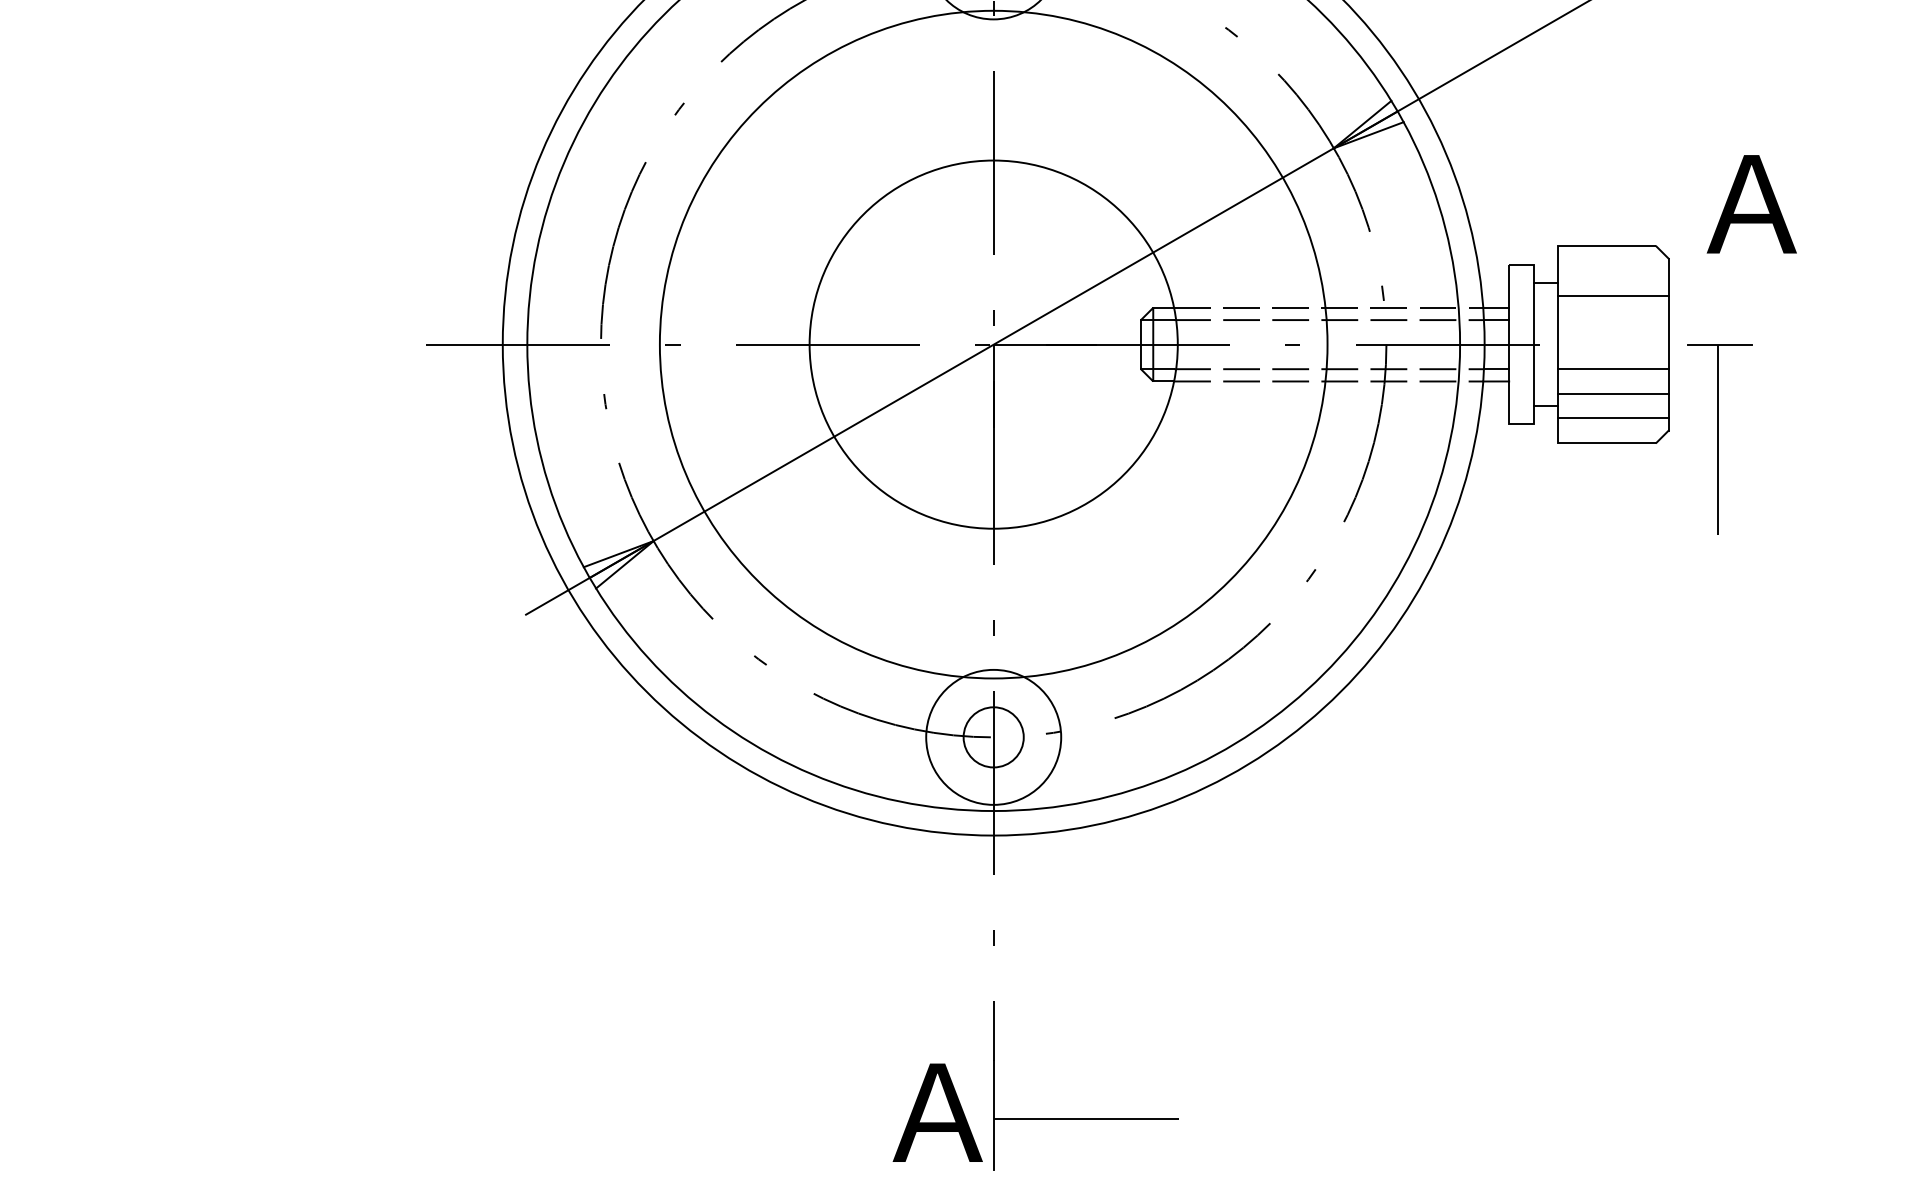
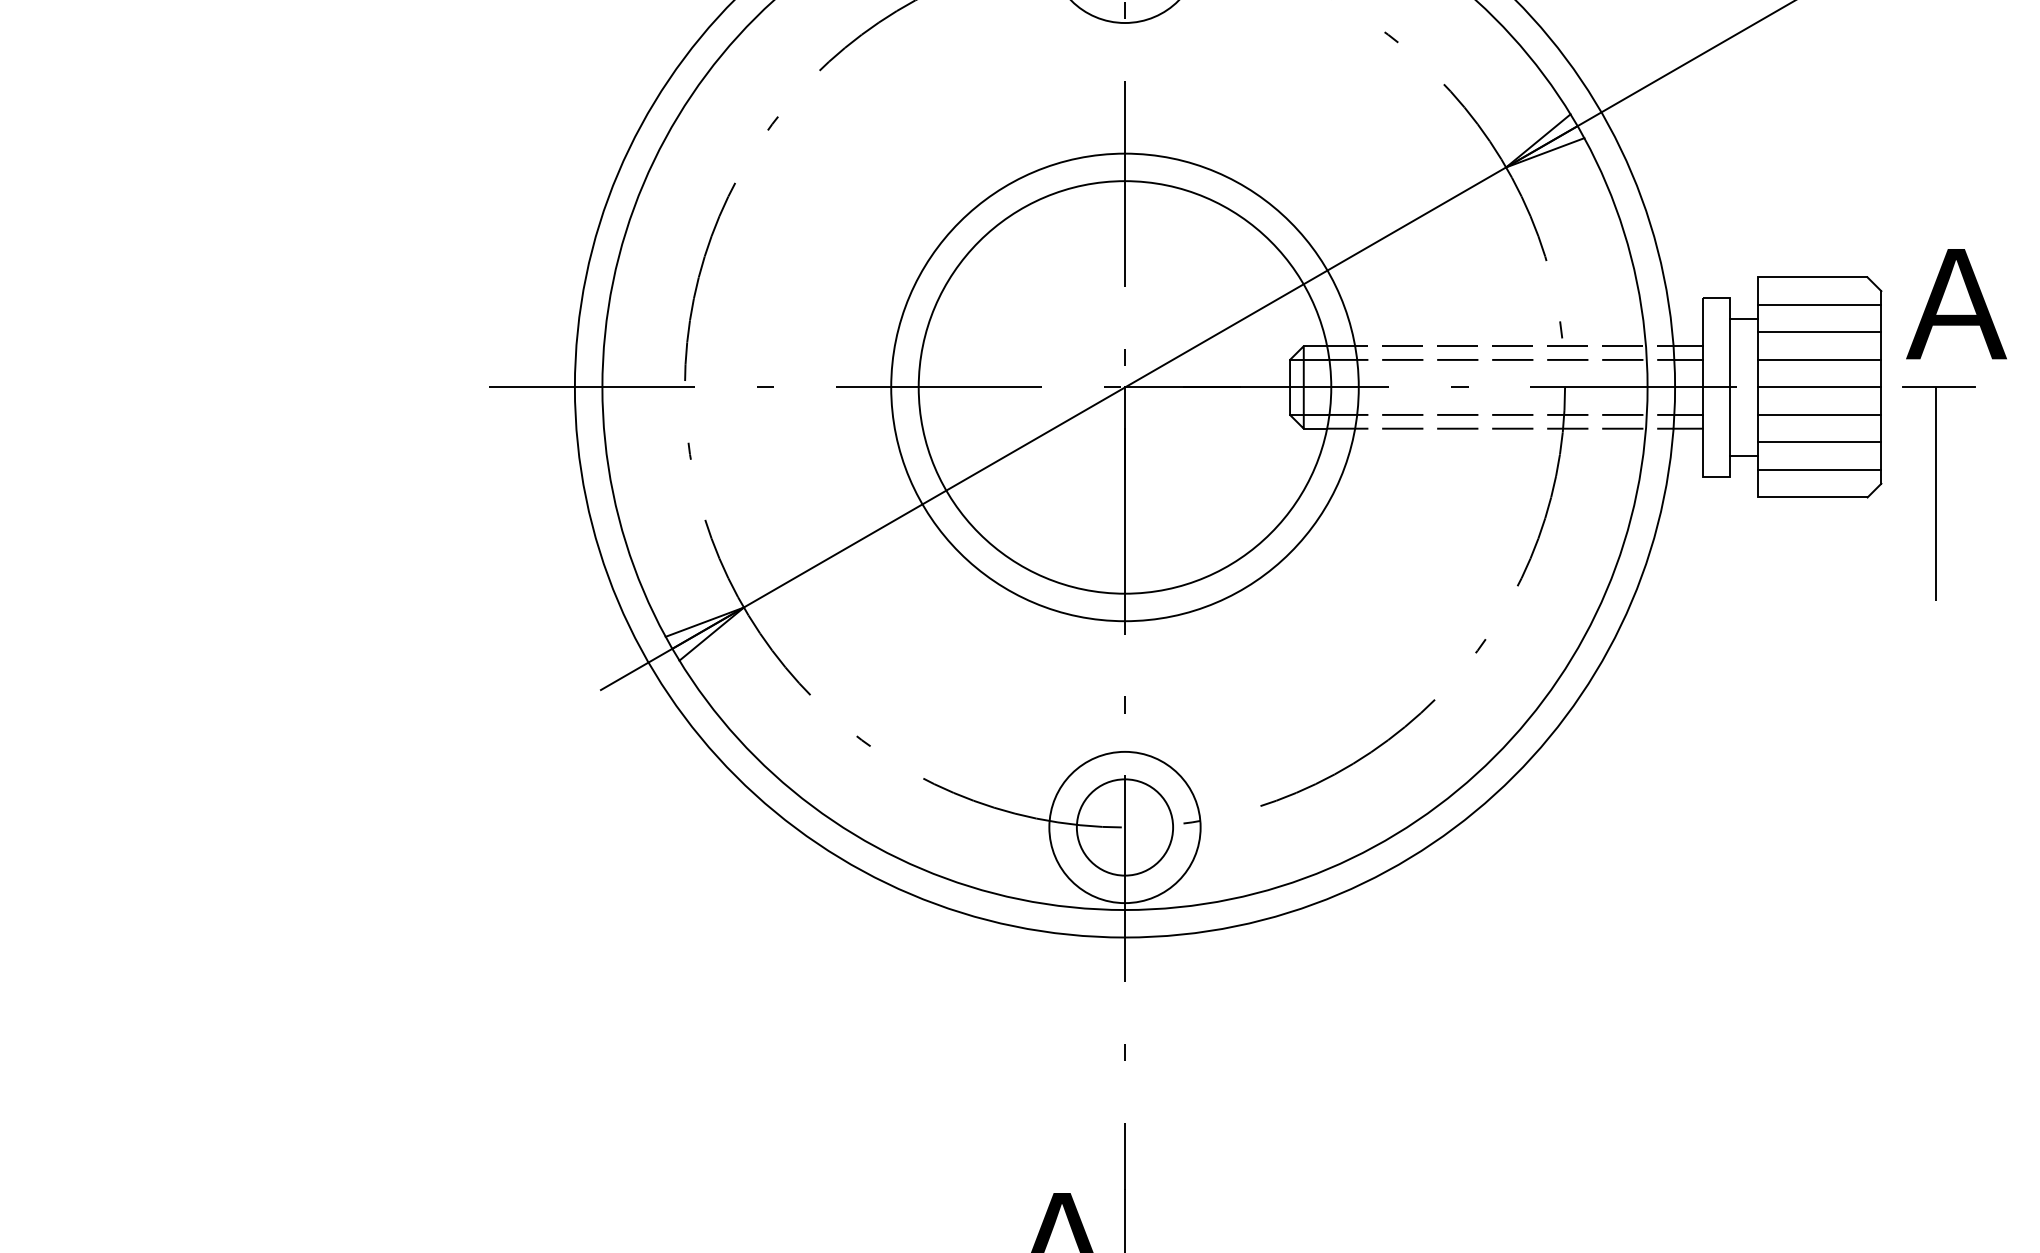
text: (1751, 204) -> (1956, 304), moved
line: (1613, 271) -> (1819, 305), added
line: (1613, 320) -> (1819, 360), added
circle: (993, 344) -> (1124, 387), size x0.62
line: (1613, 344) -> (1819, 387), added
circle: (993, 737) -> (1124, 827), size x1.43

